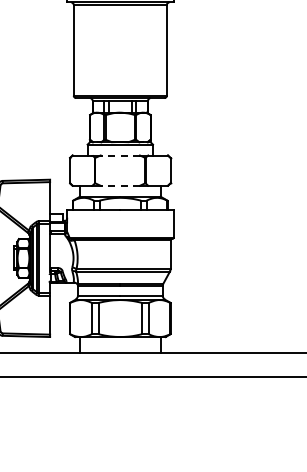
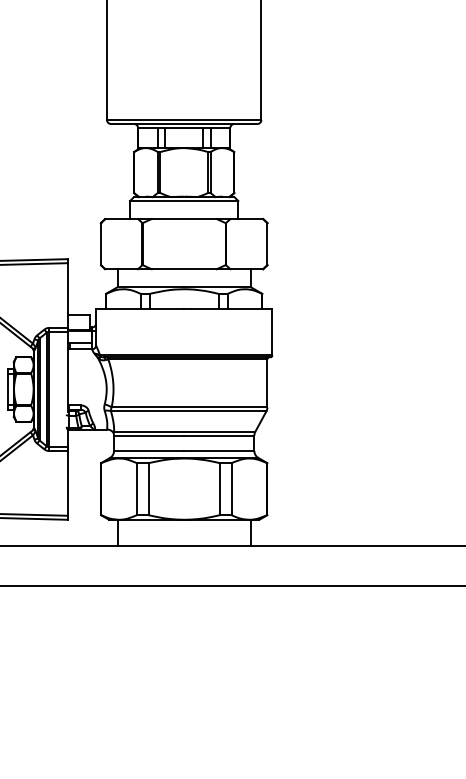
line: (120, 155) -> (184, 219), dashed -> solid
line: (120, 185) -> (184, 268), dashed -> solid

